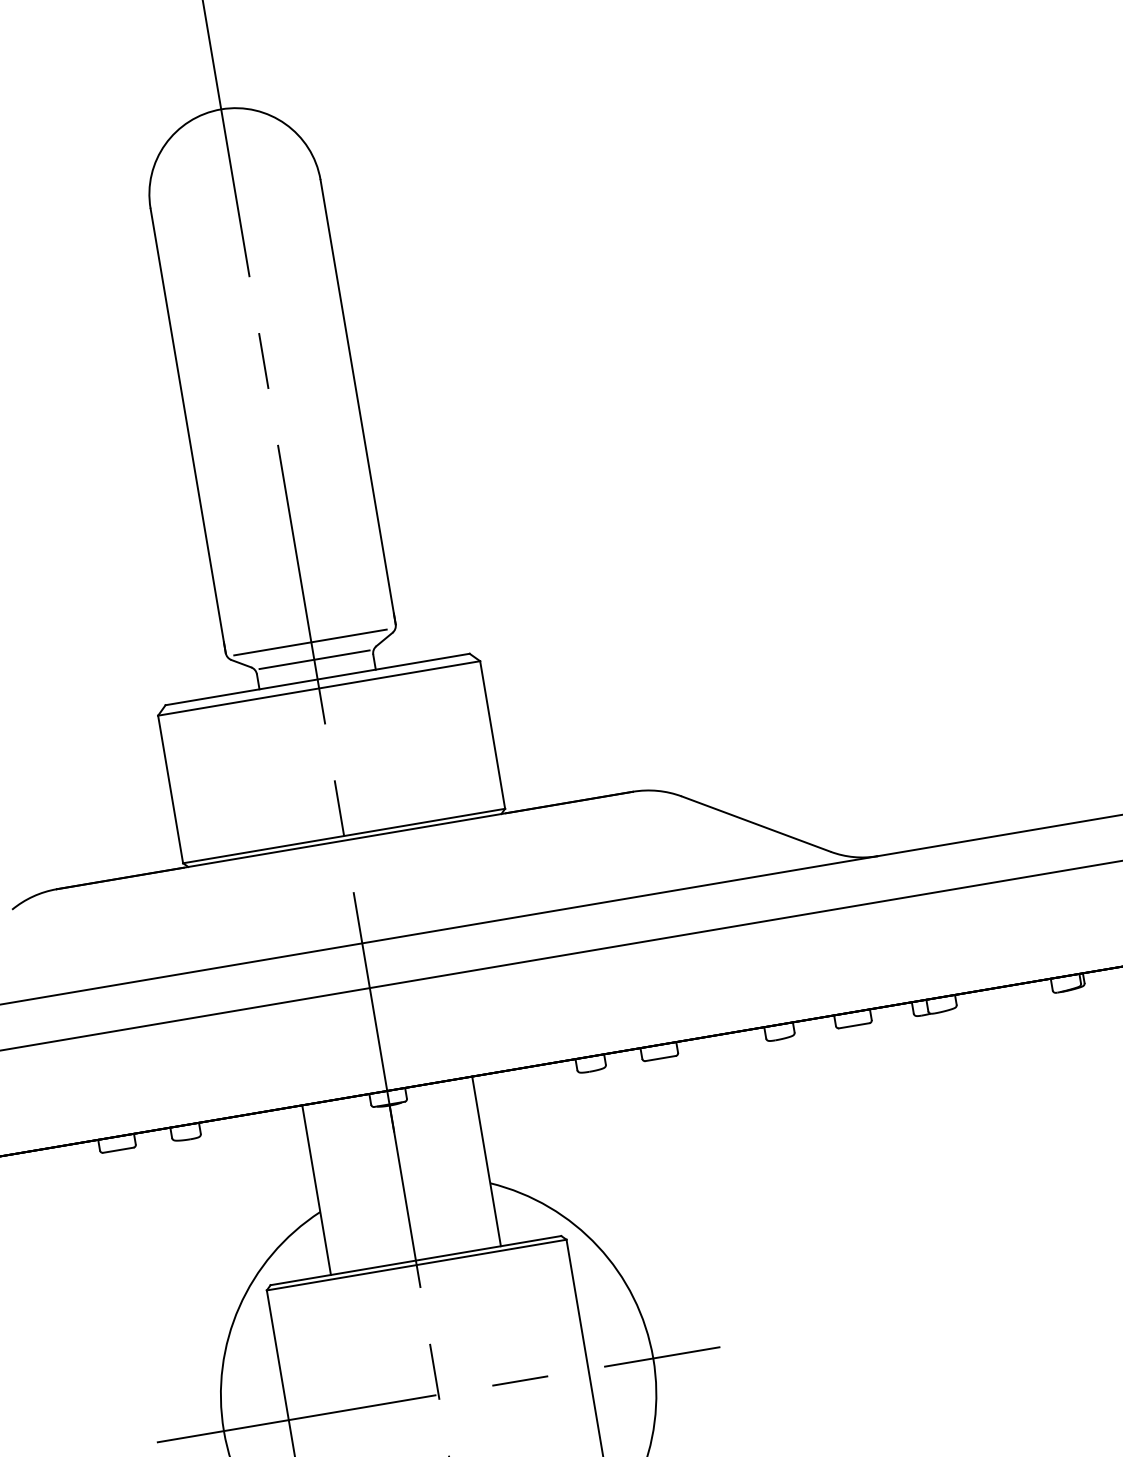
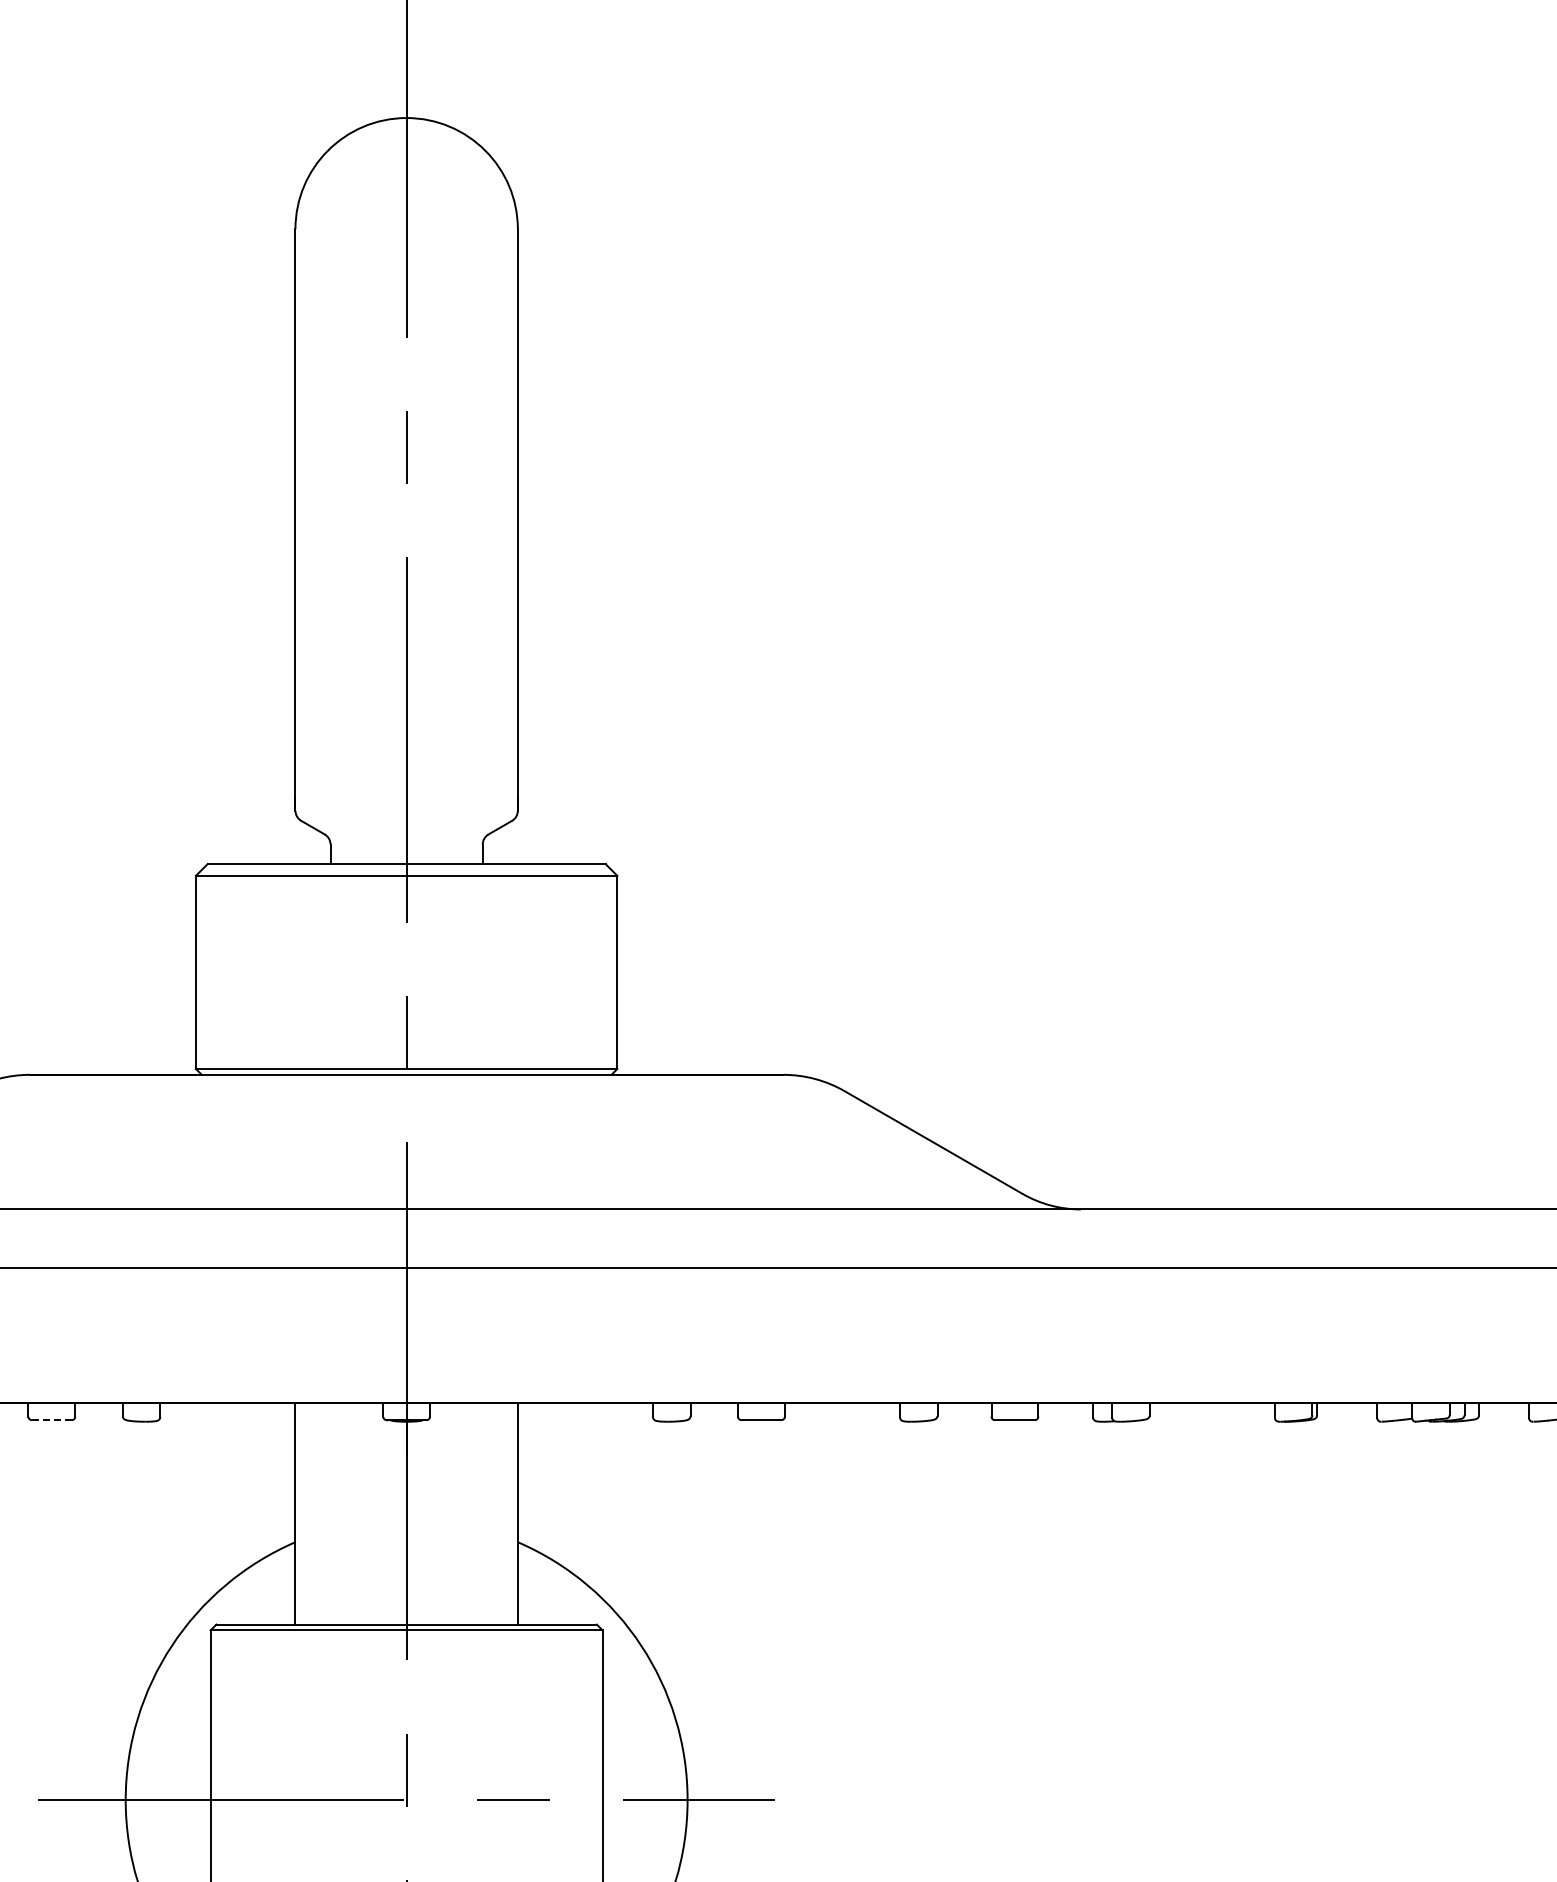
line: (310, 642) -> (405, 815), removed
line: (314, 659) -> (407, 838), removed
line: (118, 1150) -> (51, 1420), solid -> dashed

